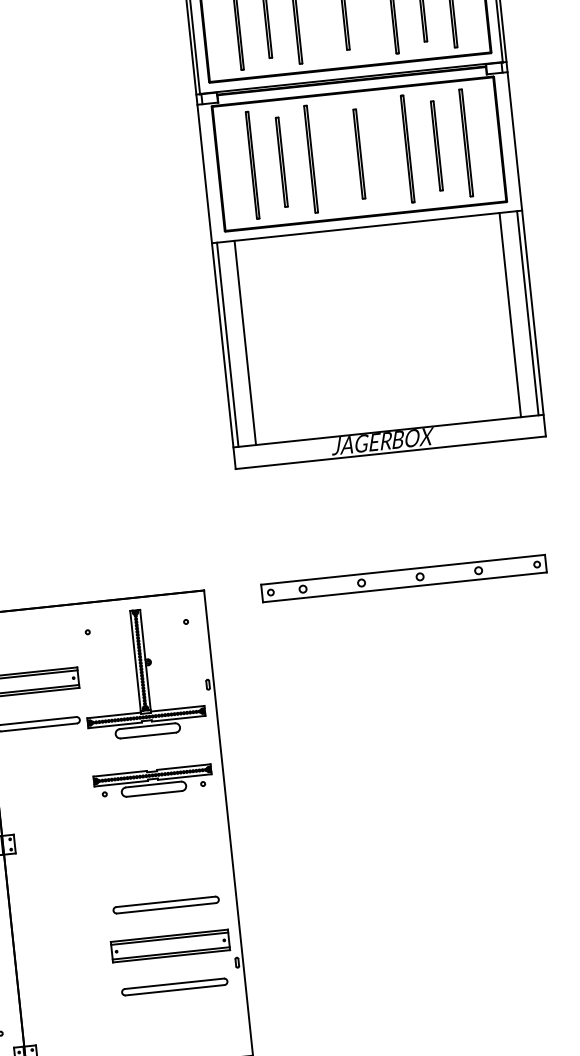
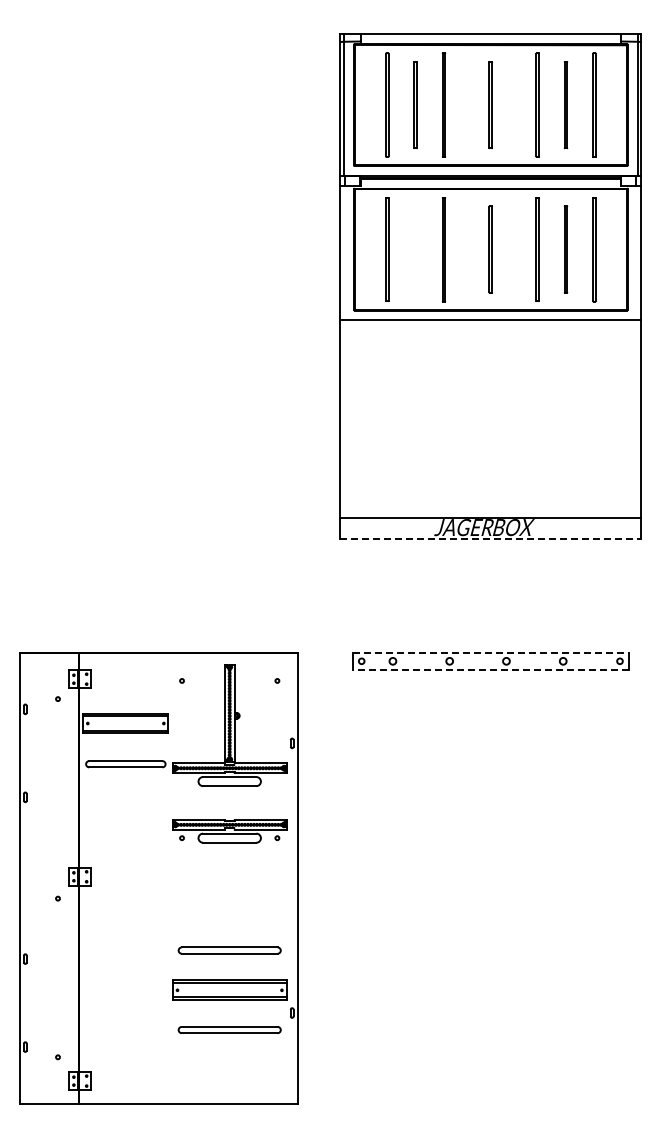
line: (280, 162) -> (414, 249), removed
line: (527, 313) -> (636, 419), removed
line: (510, 315) -> (619, 419), removed
line: (245, 343) -> (362, 419), removed
line: (227, 345) -> (345, 419), removed
line: (391, 452) -> (491, 539), solid -> dashed
line: (402, 569) -> (490, 652), solid -> dashed
line: (404, 587) -> (490, 669), solid -> dashed

